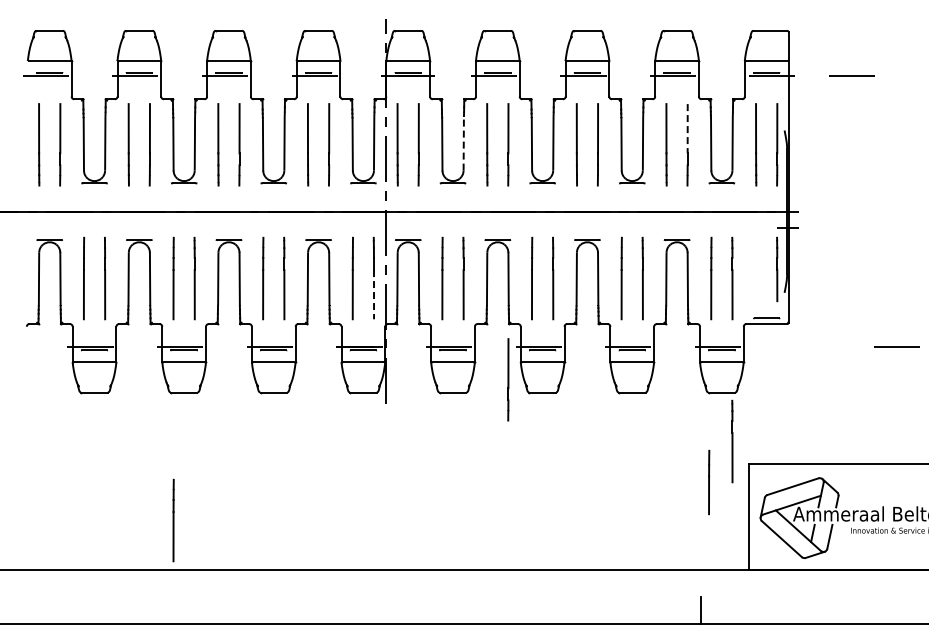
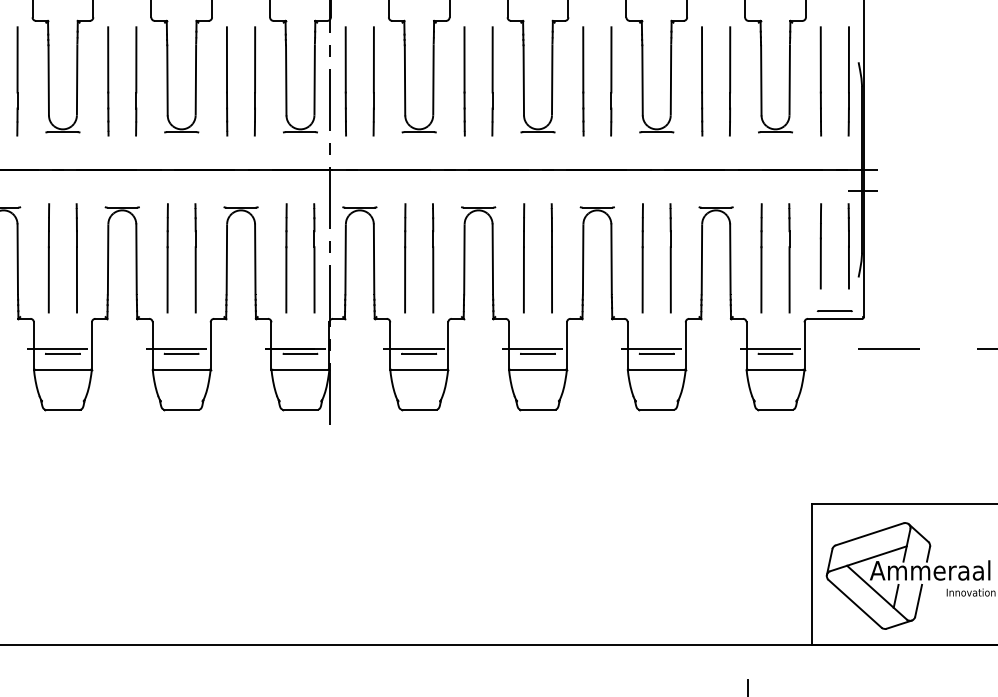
line: (687, 128) -> (729, 59), dashed -> solid
line: (463, 142) -> (433, 78), dashed -> solid
line: (374, 294) -> (315, 279), dashed -> solid
line: (807, 346) -> (888, 348), added
line: (508, 379) -> (492, 392), removed
line: (732, 441) -> (789, 474), removed
line: (709, 482) -> (821, 246), moved
line: (173, 520) -> (48, 579), removed

